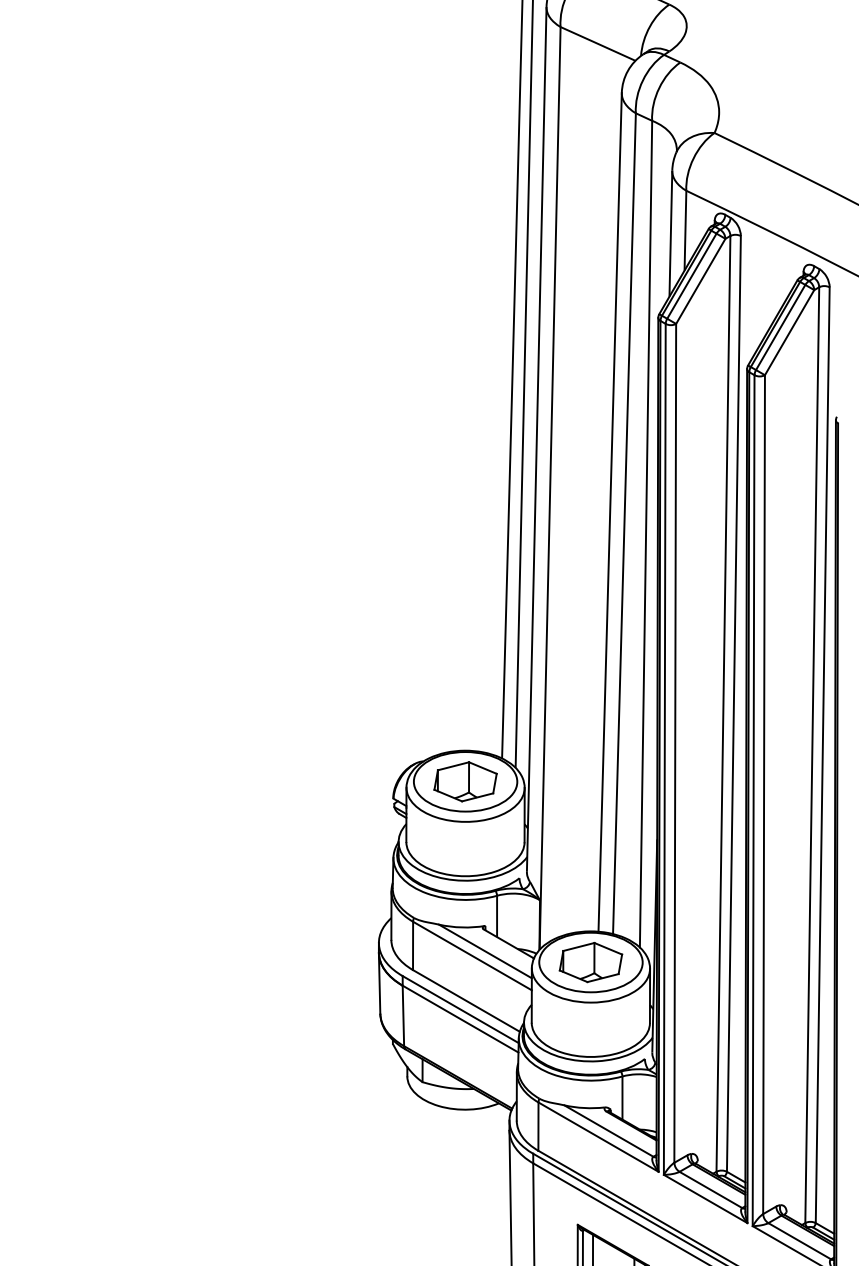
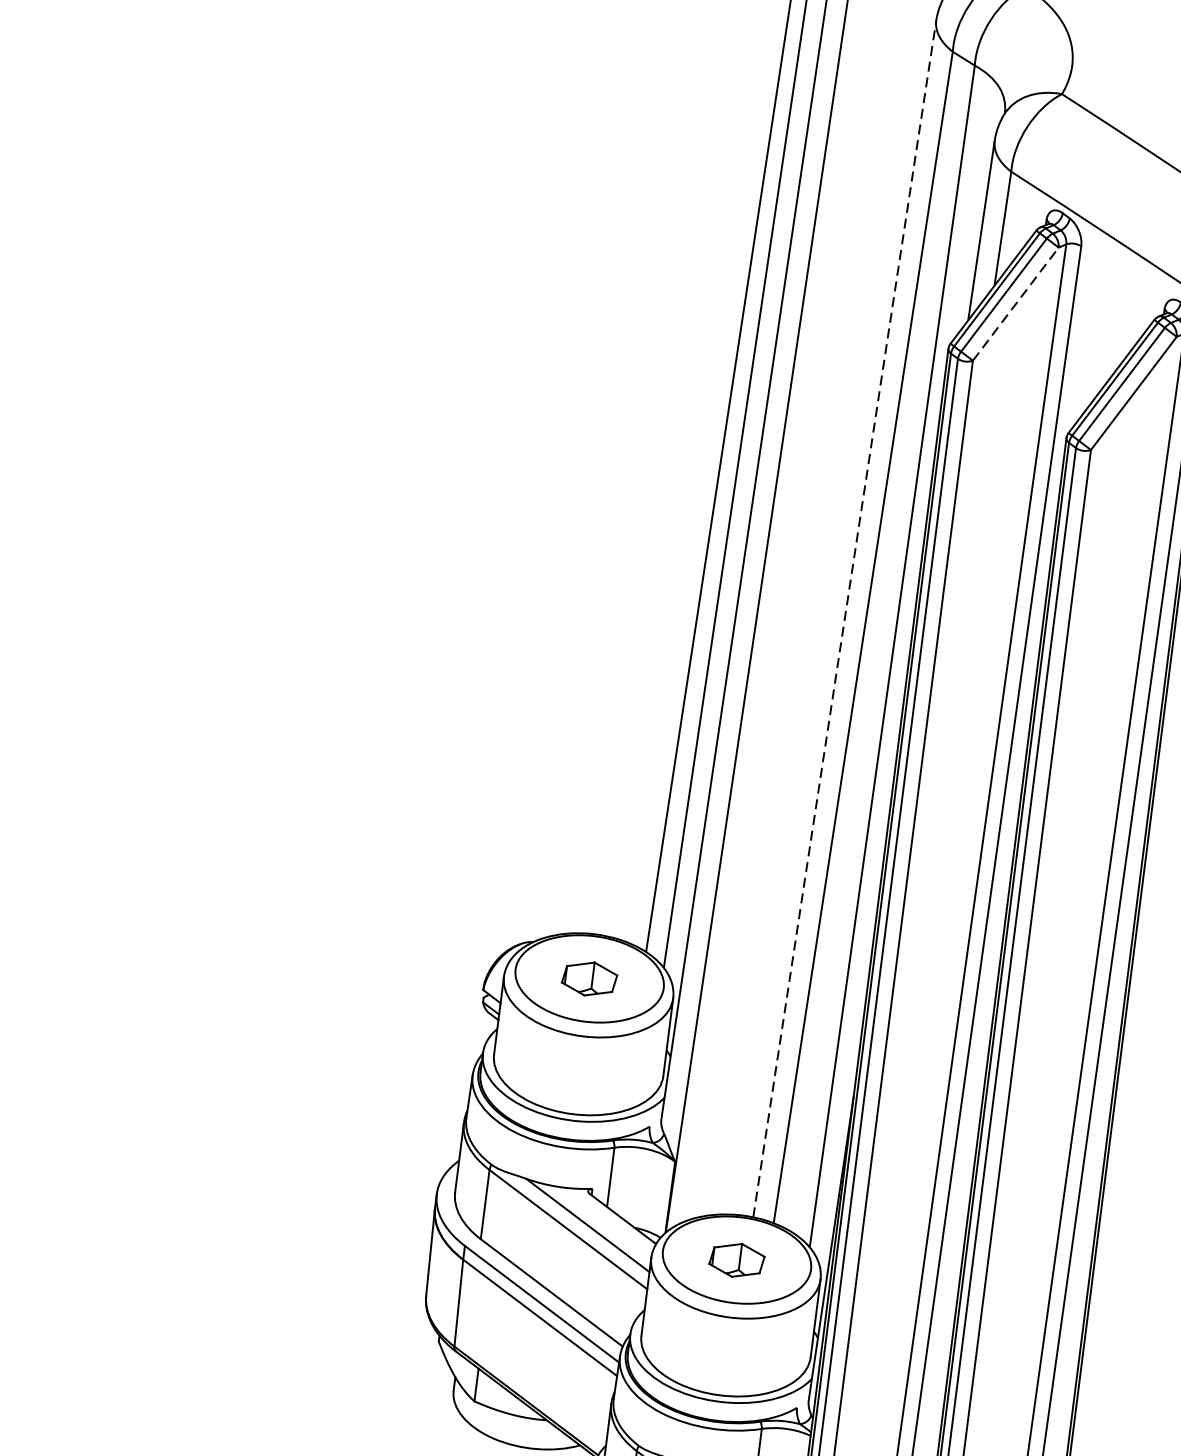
line: (701, 280) -> (1016, 303), solid -> dashed
line: (610, 511) -> (845, 617), solid -> dashed
part: (465, 781) -> (589, 978), size x0.6
part: (590, 962) -> (736, 1259), size x0.6

